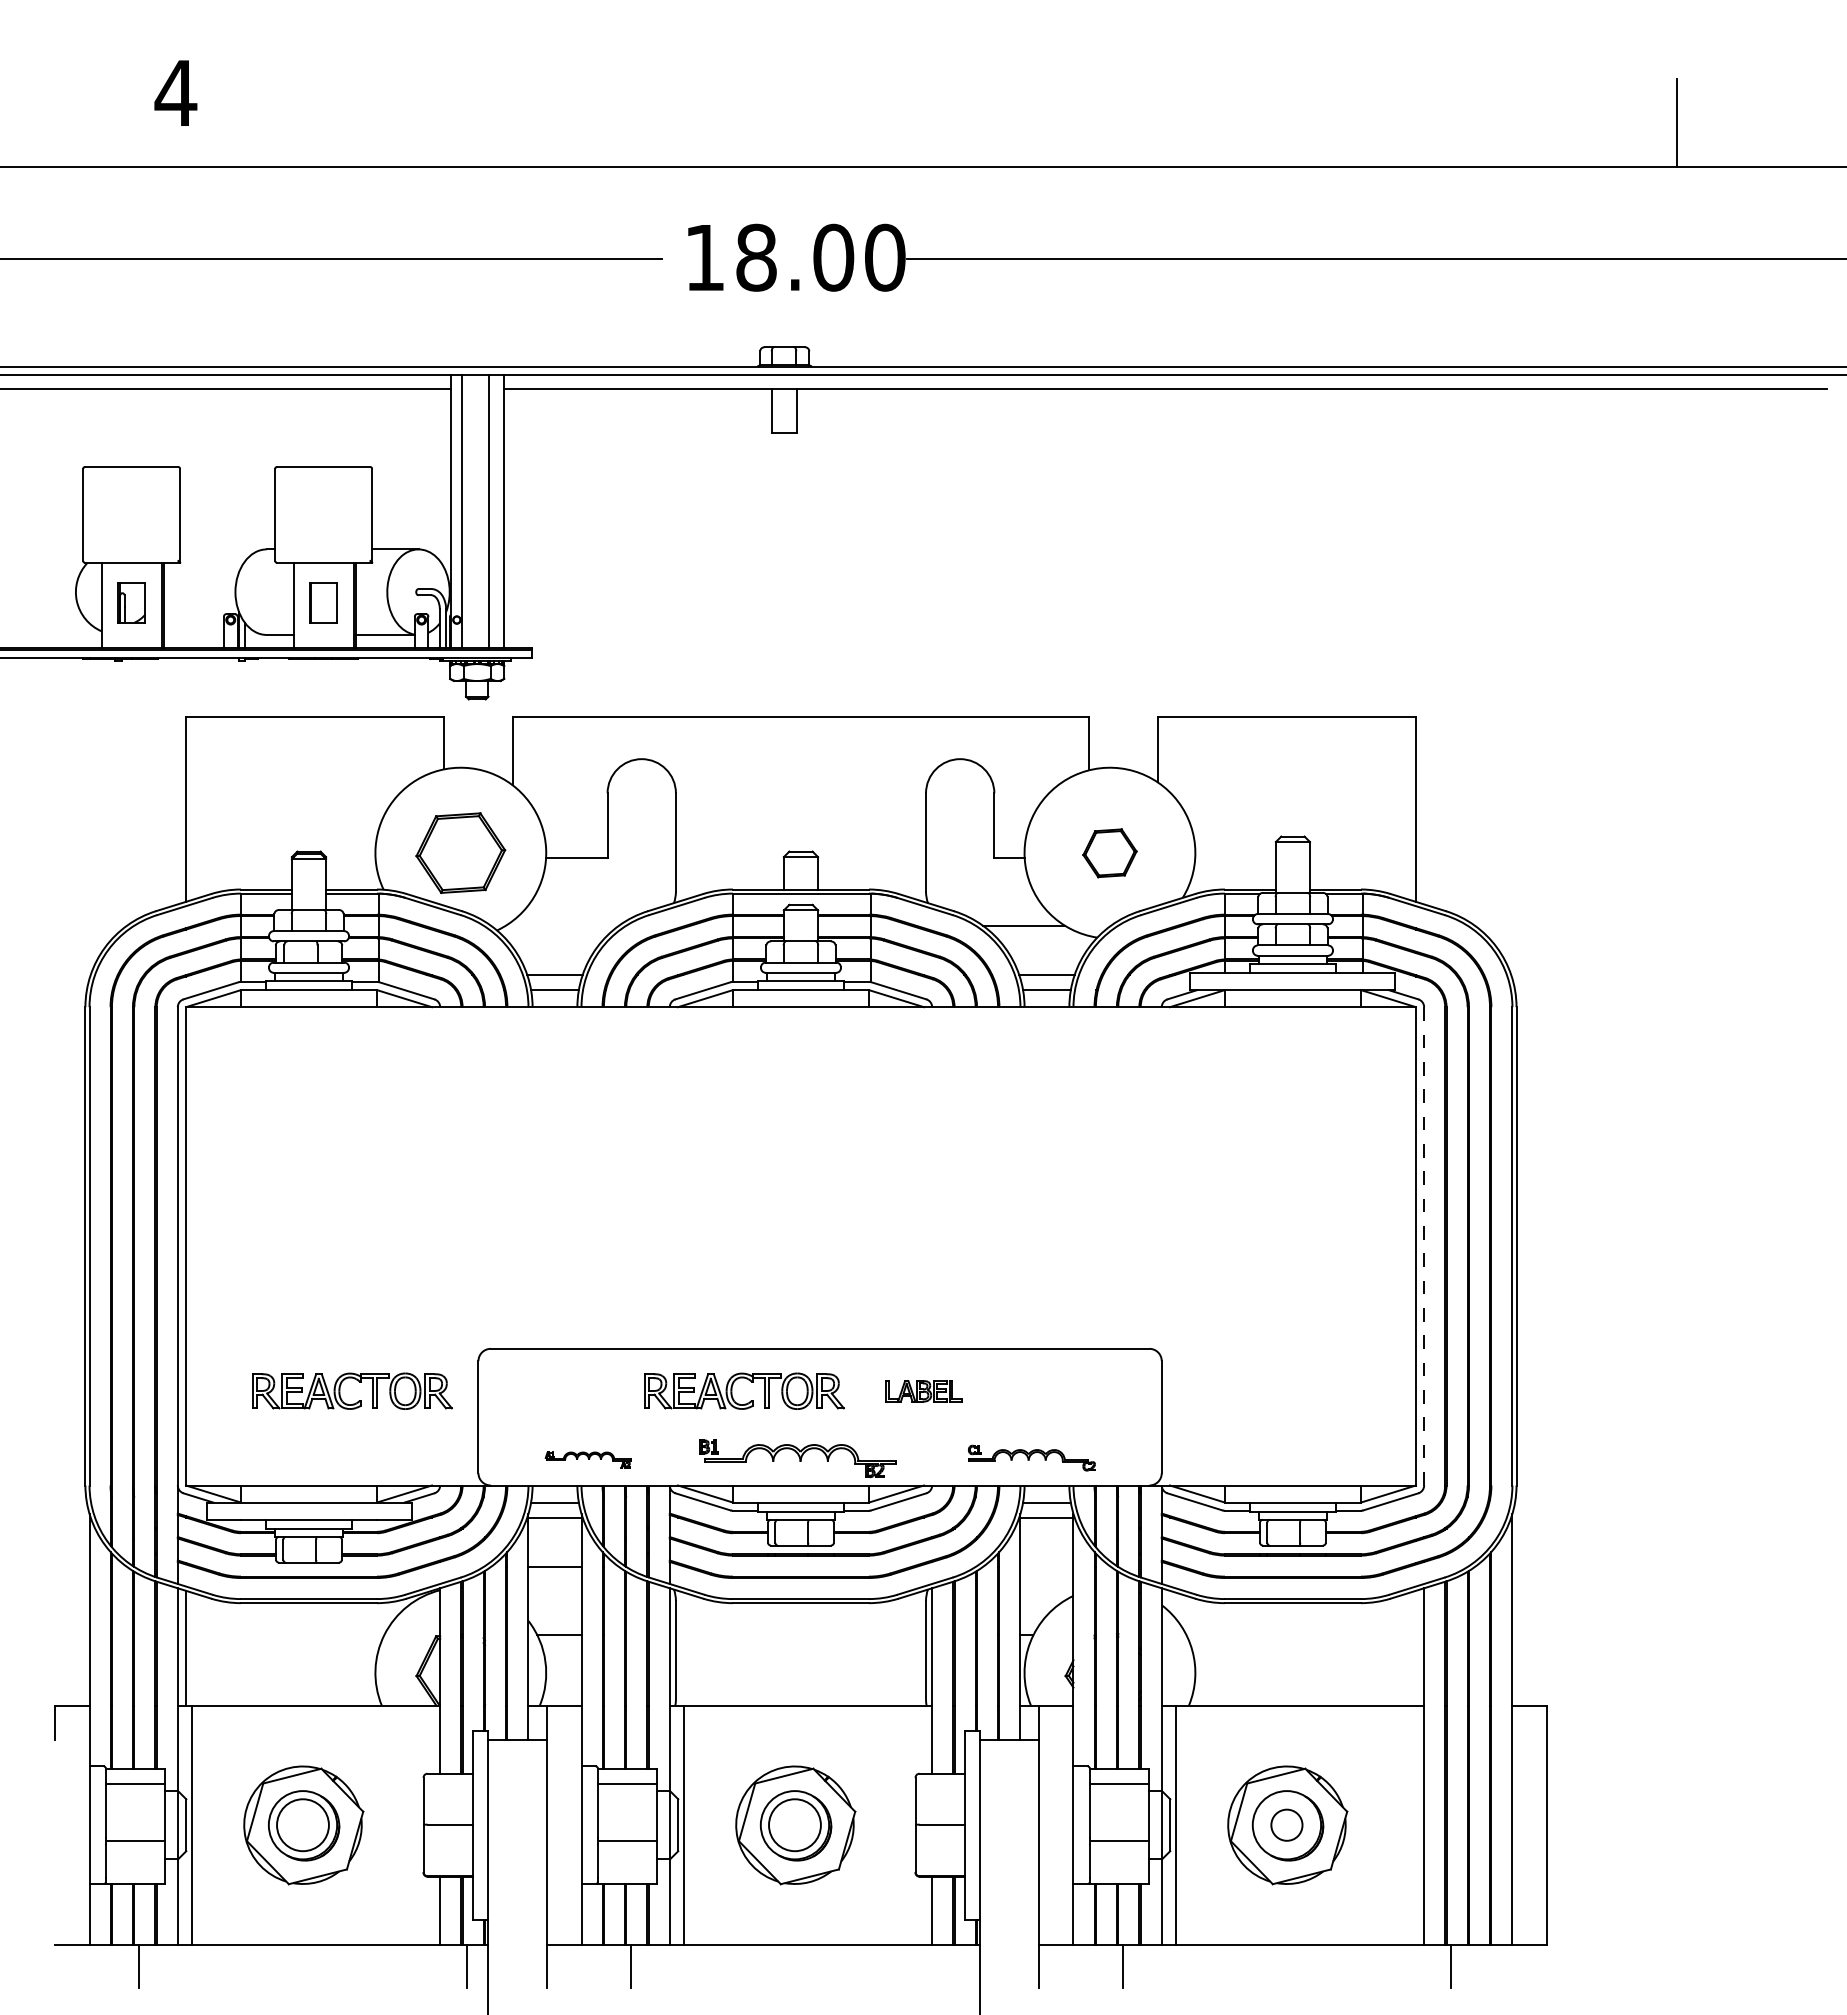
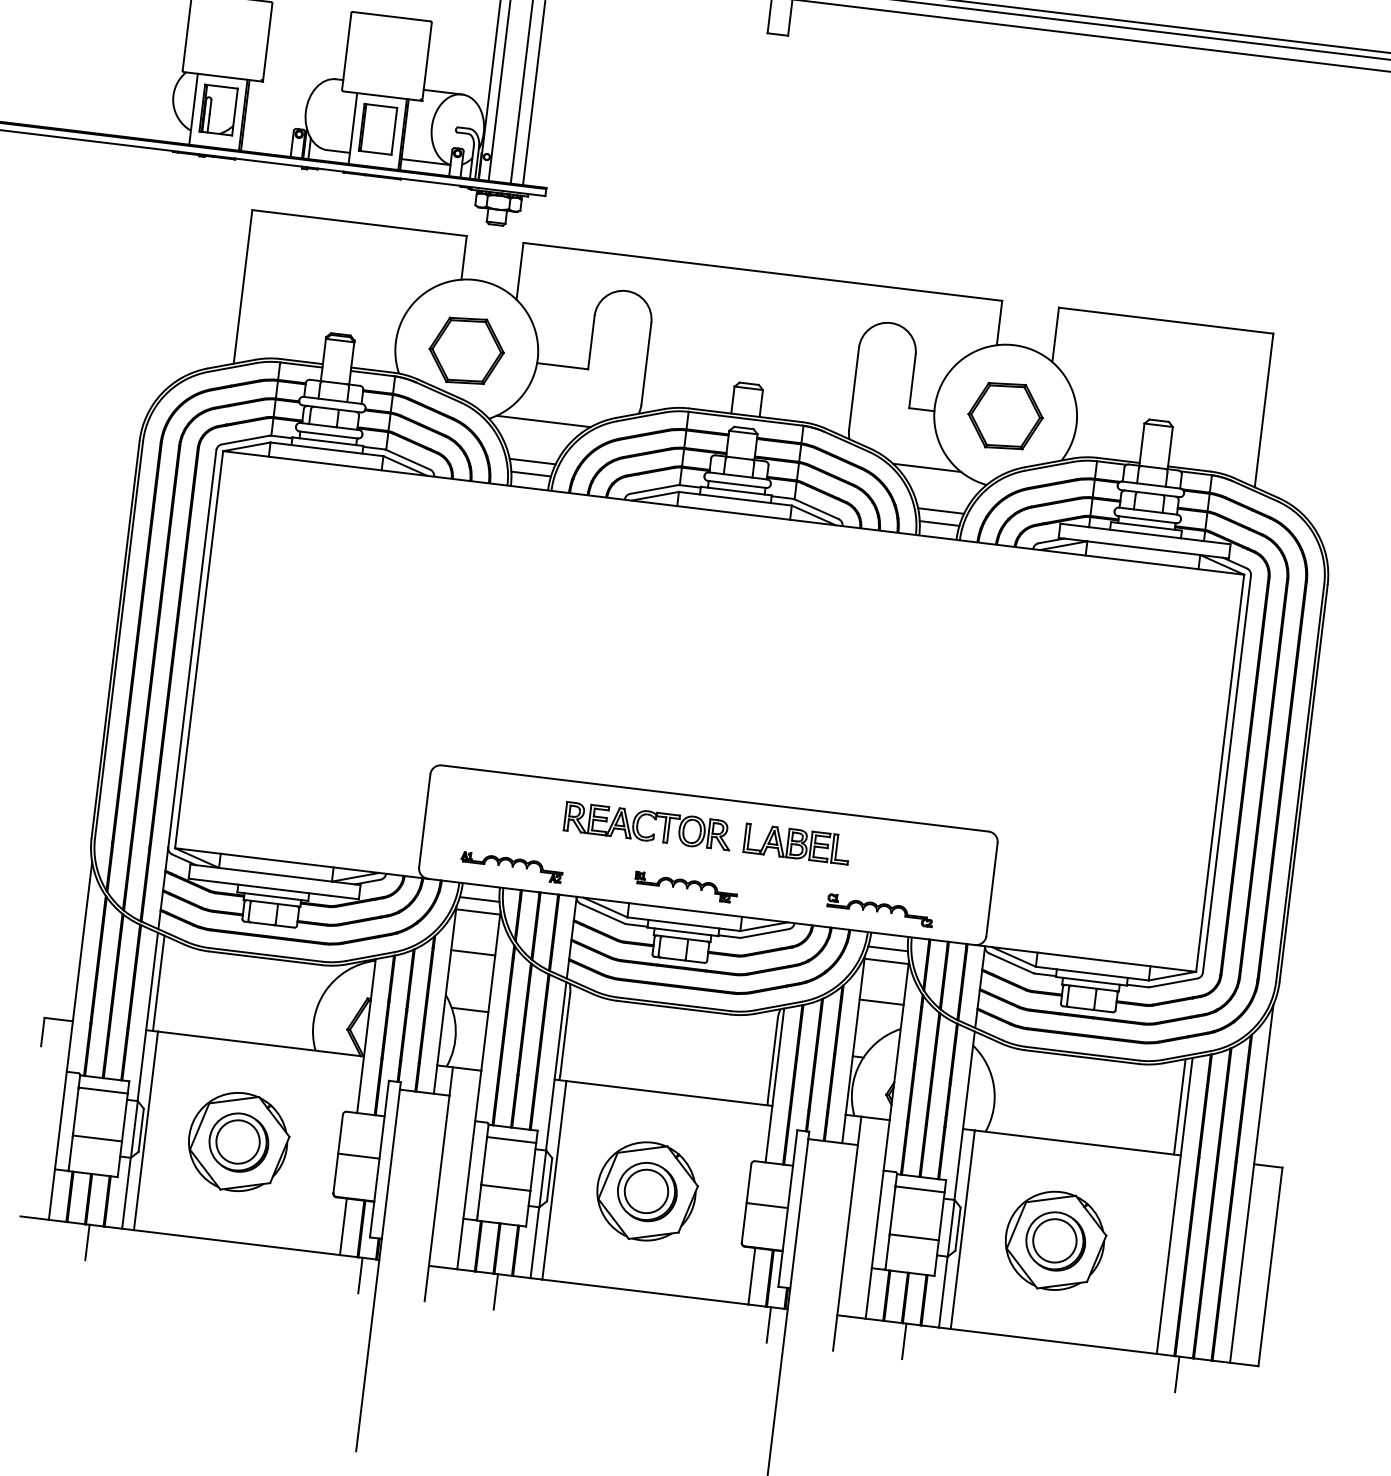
part: (131, 602) -> (218, 109), size x1.43
part: (323, 602) -> (377, 129), size x1.43
part: (1109, 853) -> (1005, 416), size x1.67
line: (561, 925) -> (543, 421), added
line: (1424, 1245) -> (1227, 773), dashed -> solid
part: (359, 1382) -> (329, 780), removed
part: (923, 1391) -> (796, 844), size x1.67
part: (798, 1458) -> (686, 887), size x0.62
part: (587, 1459) -> (511, 866), size x1.43
line: (1046, 1566) -> (881, 1001), added
line: (1415, 1647) -> (1179, 1106), added
circle: (1286, 1825) -> (1054, 1241), size x1.67
line: (959, 1965) -> (768, 1324), added

